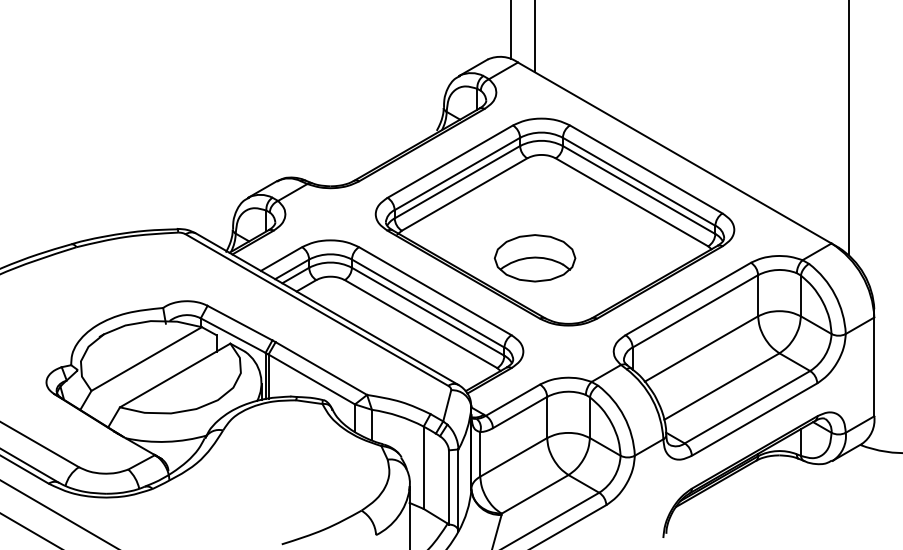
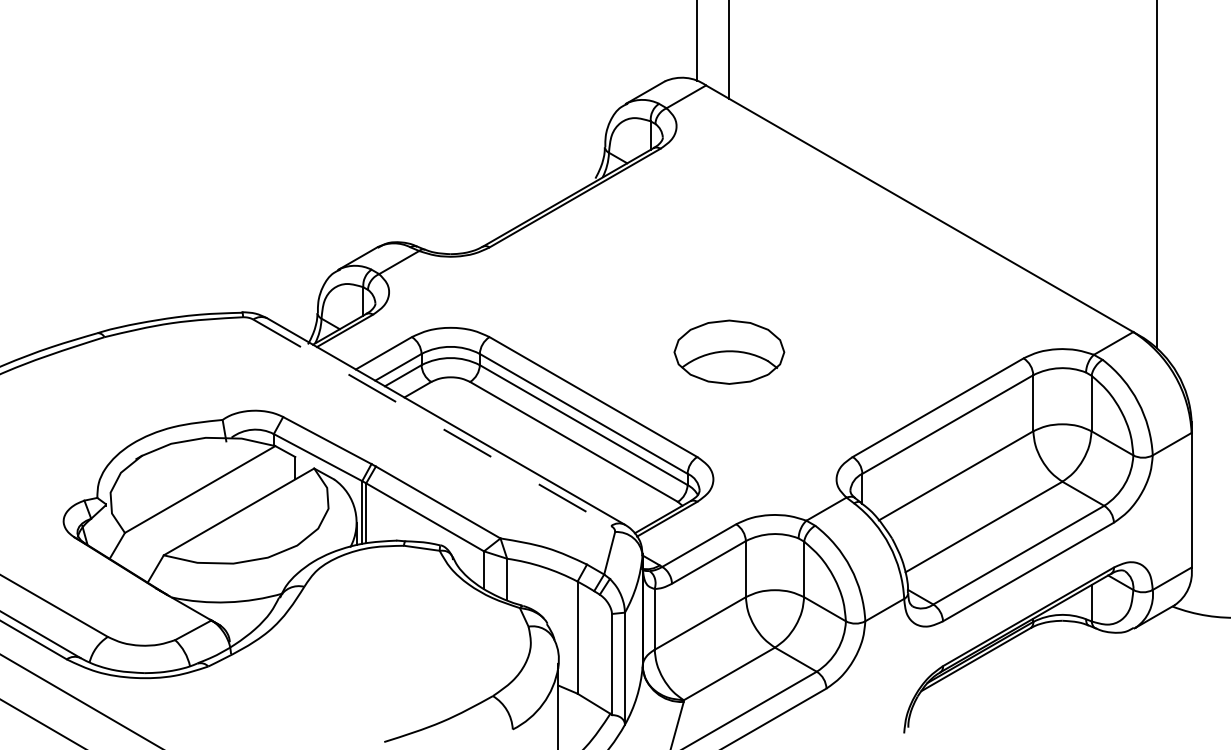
part: (554, 221) -> (756, 302), removed
line: (317, 309) -> (432, 422), solid -> dashed

